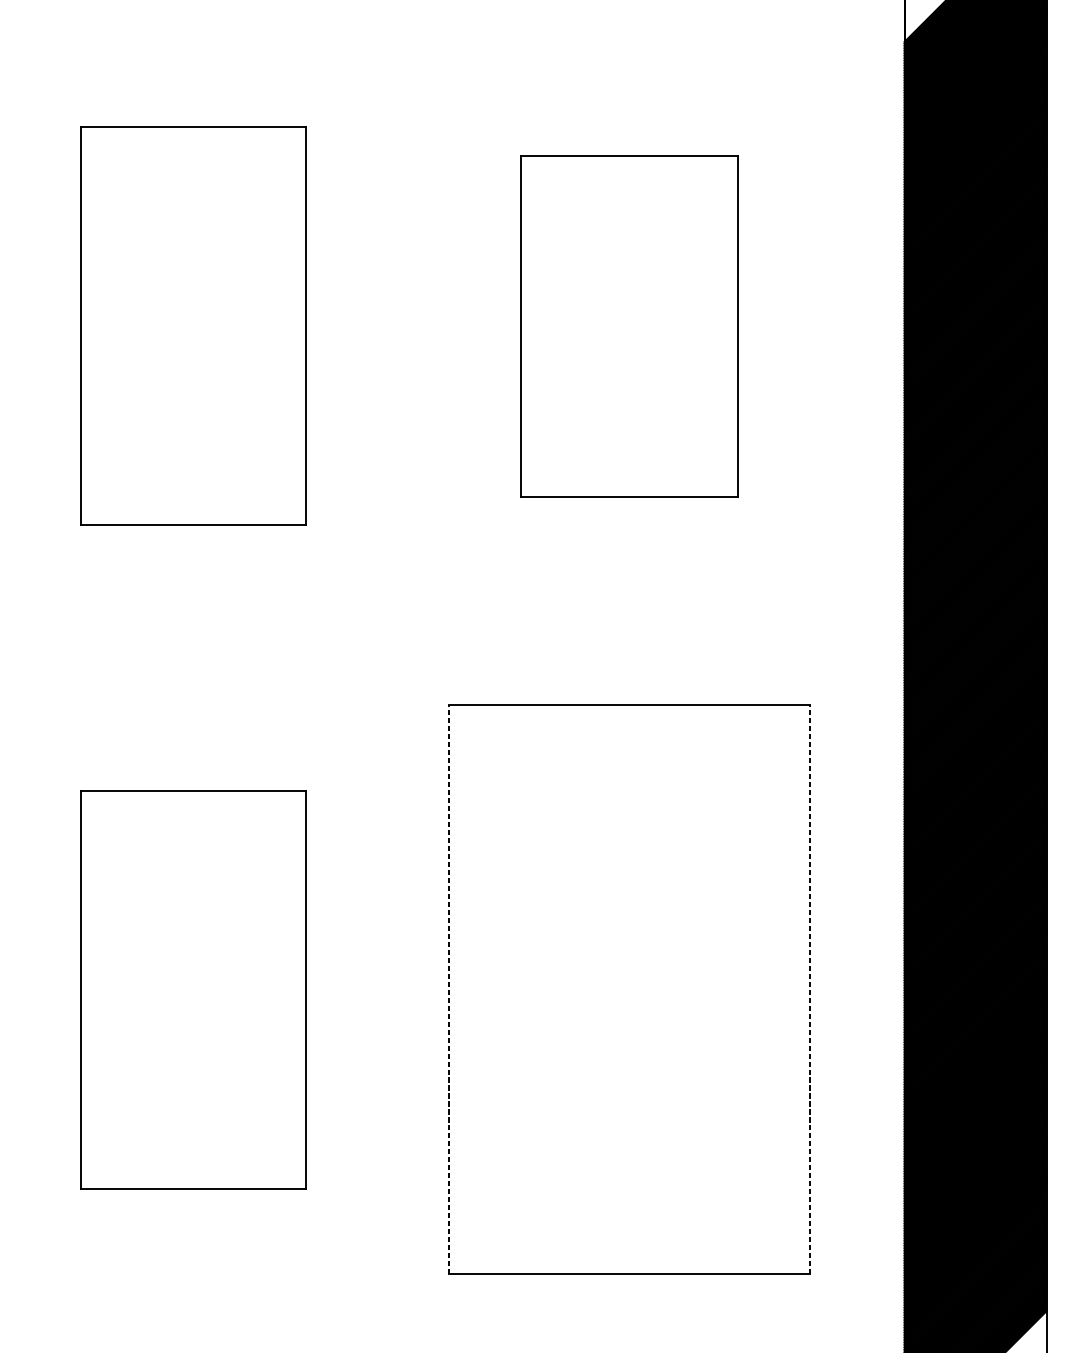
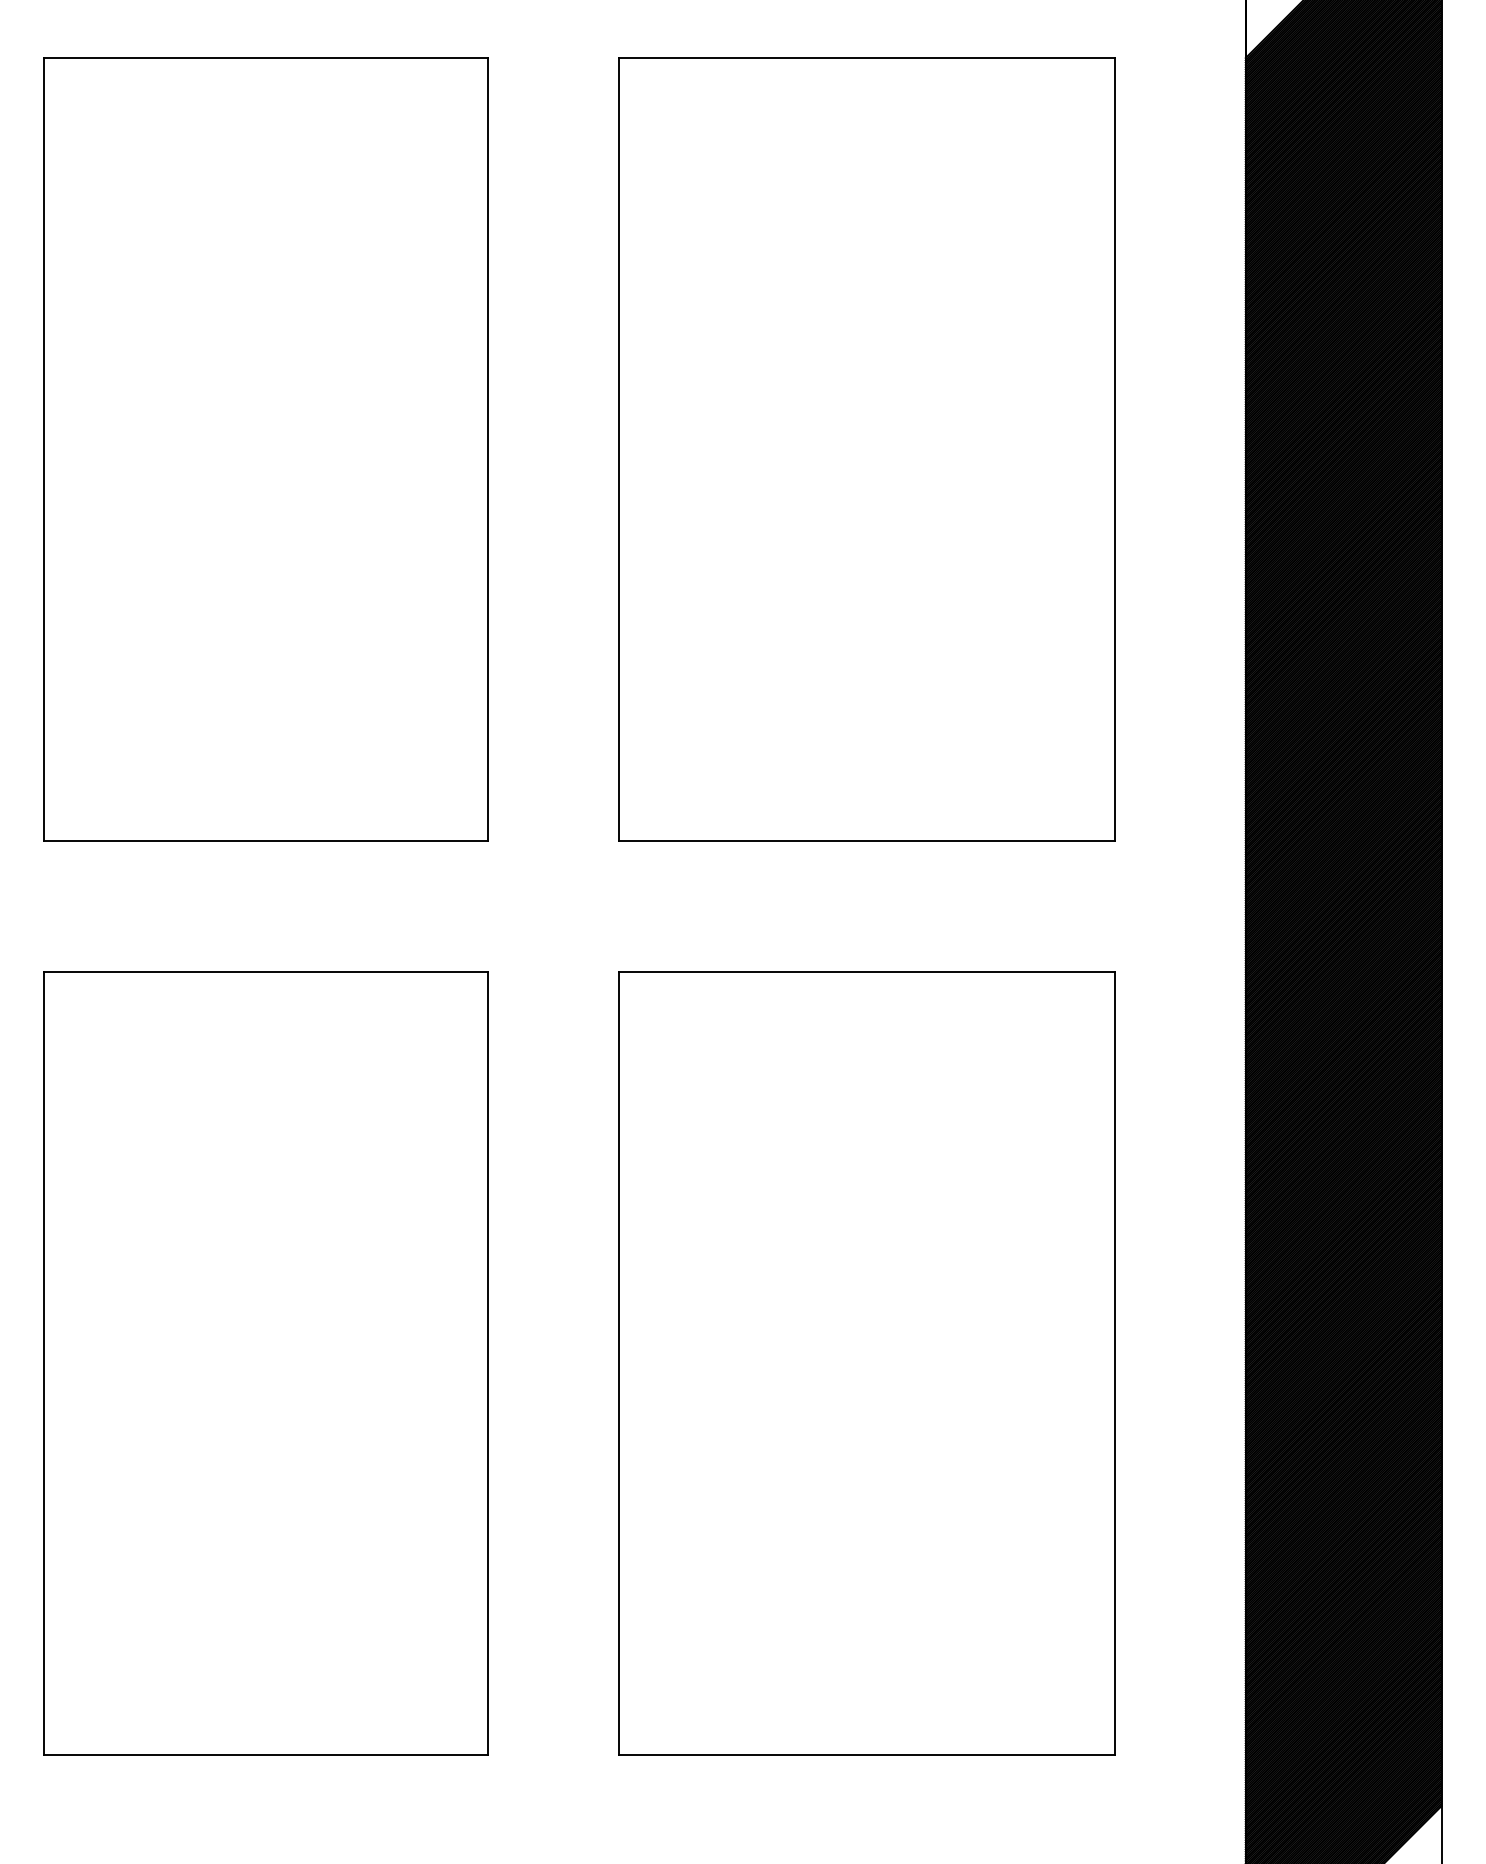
part: (192, 326) -> (265, 449), size x1.43
part: (629, 326) -> (866, 449), size x1.67
part: (192, 989) -> (265, 1363), size x1.43
line: (449, 989) -> (618, 1363), dashed -> solid
line: (809, 989) -> (1115, 1363), dashed -> solid

